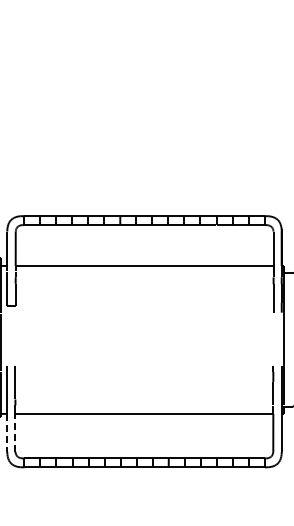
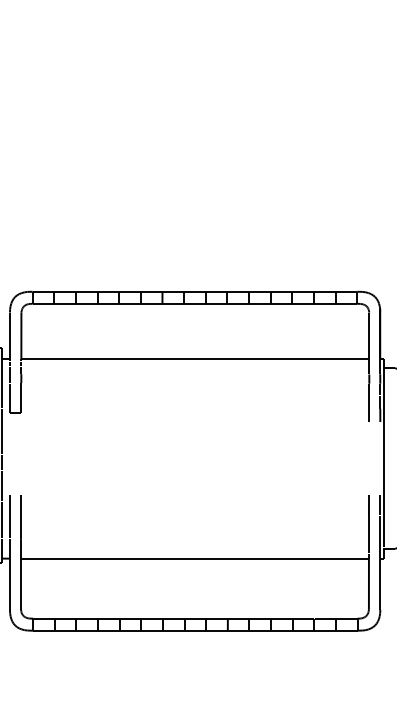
line: (7, 432) -> (10, 583), dashed -> solid
line: (15, 432) -> (21, 583), dashed -> solid

